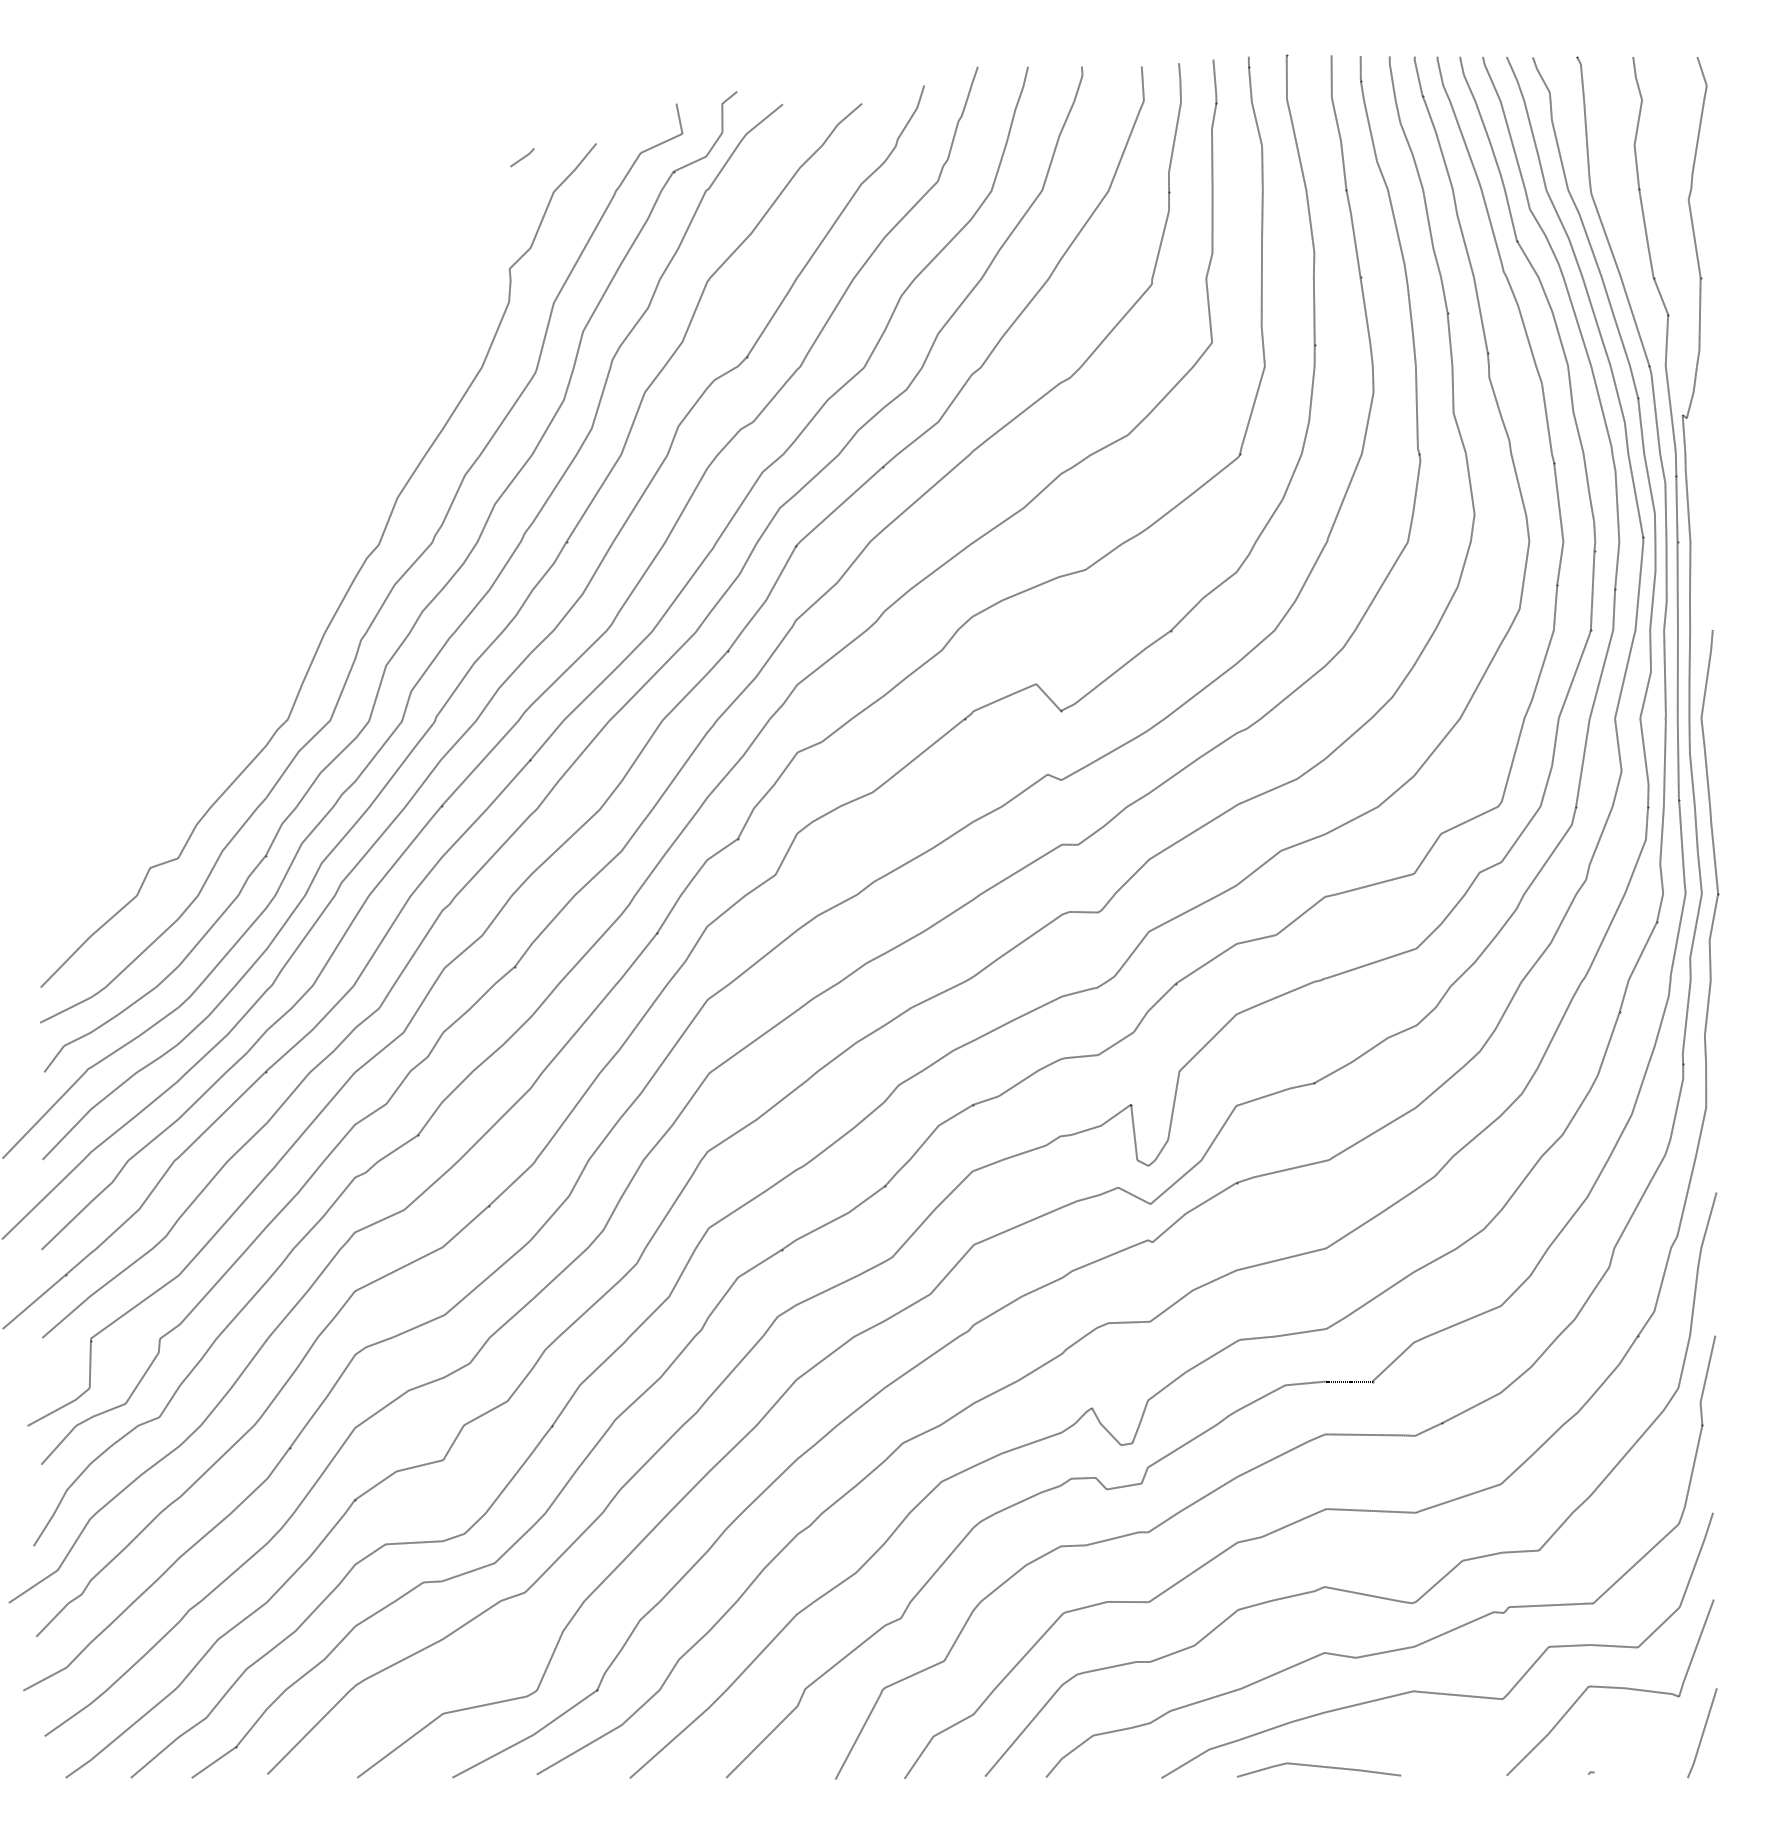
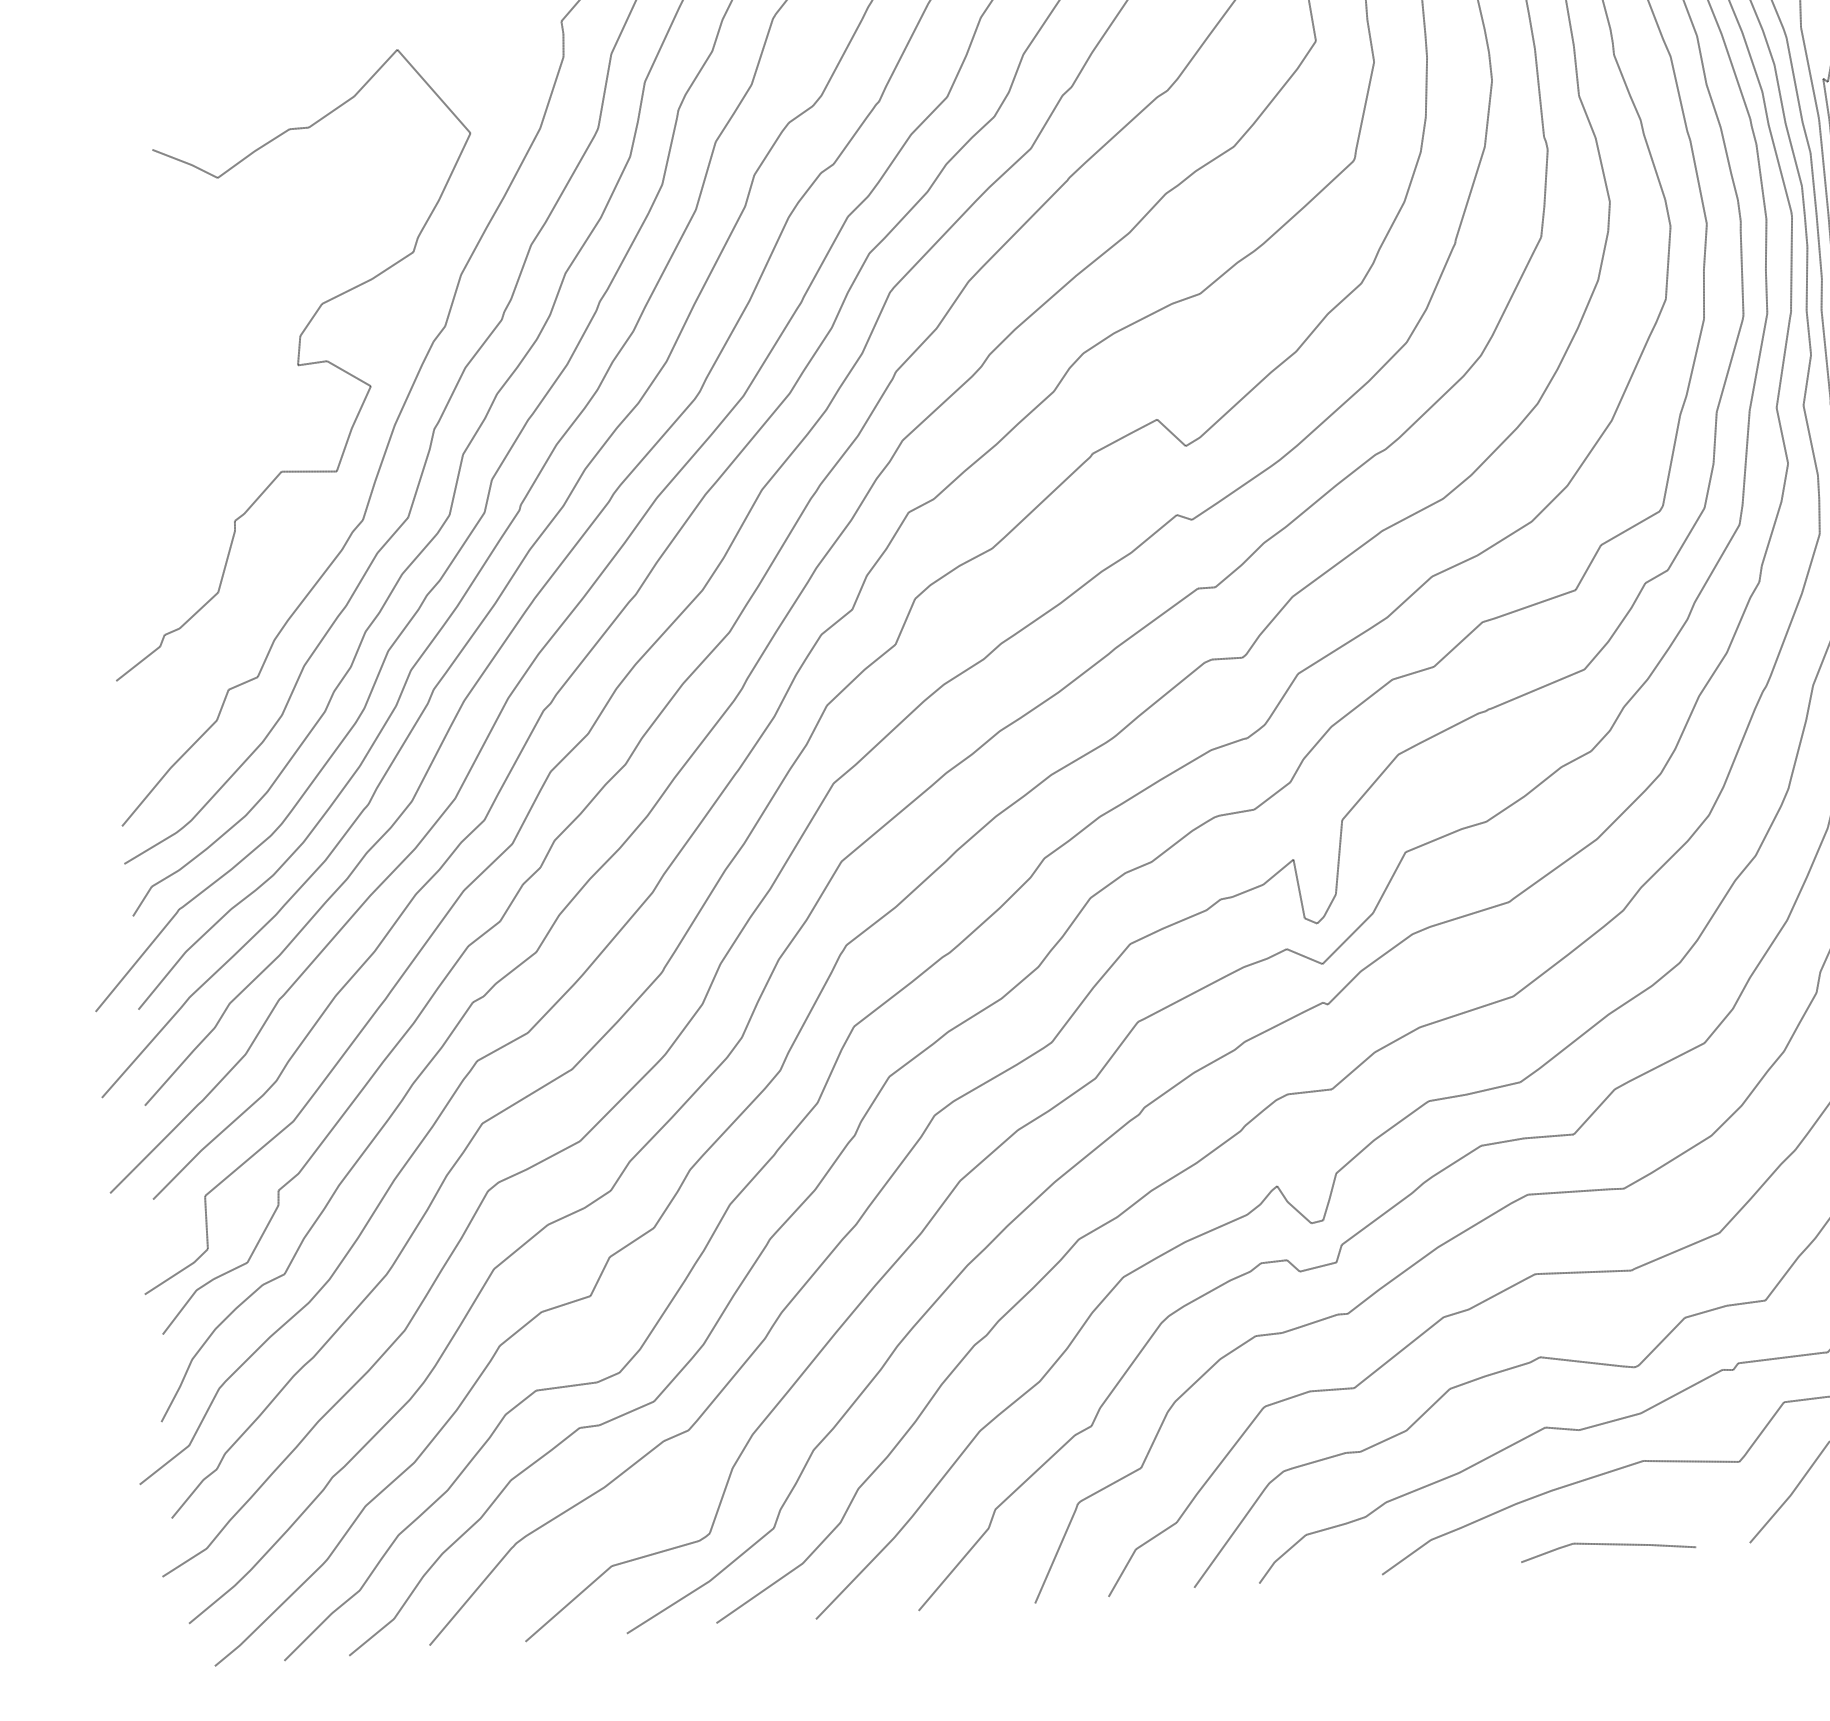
curve: (238, 567) -> (297, 362), added
line: (1319, 1767) -> (1608, 1545), moved

